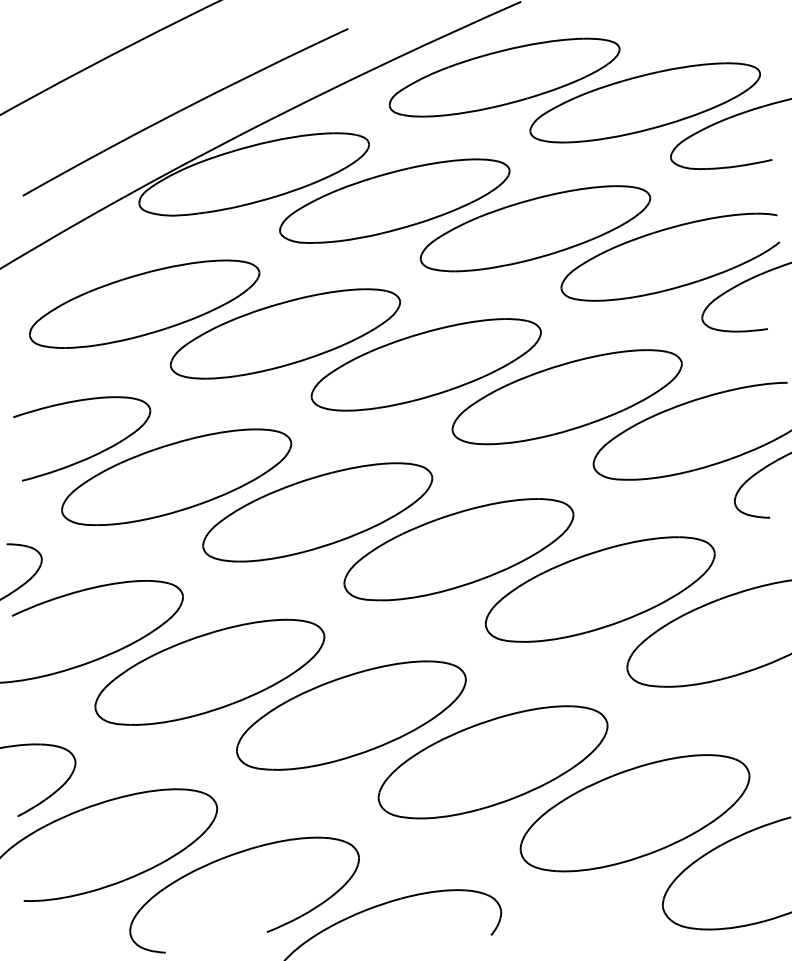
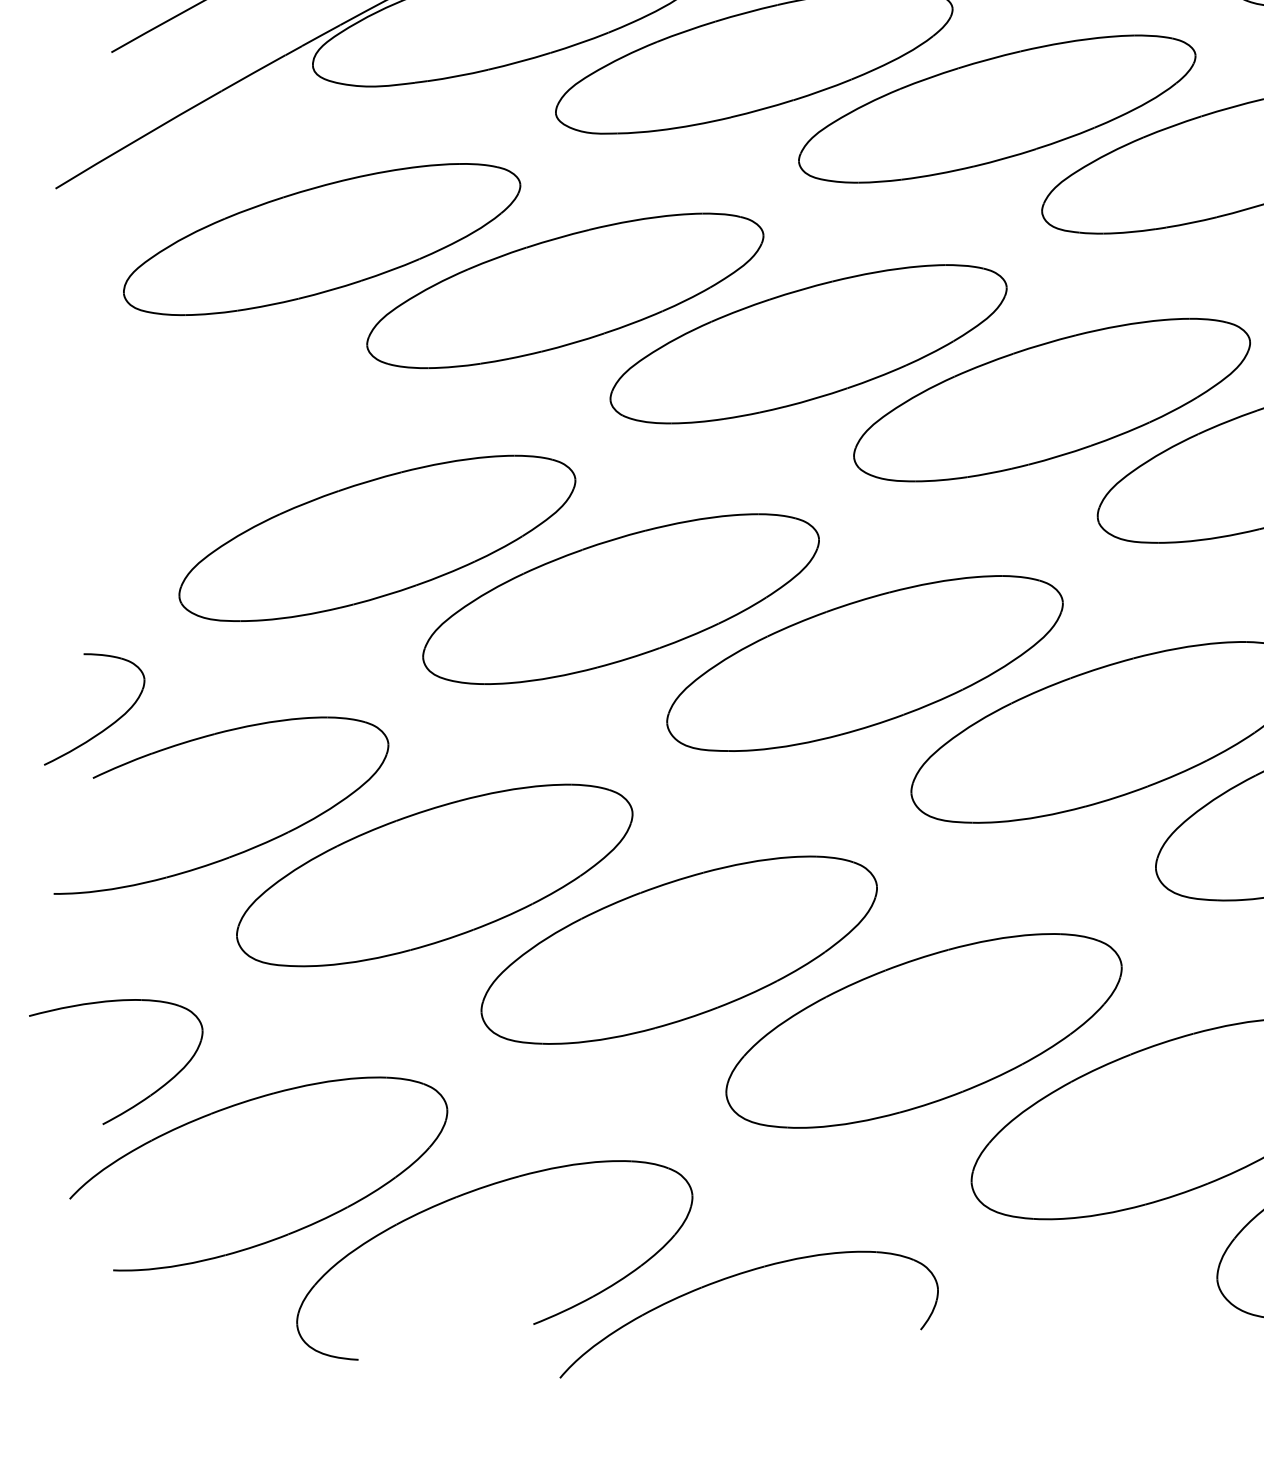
part: (91, 455) -> (230, 500), removed

